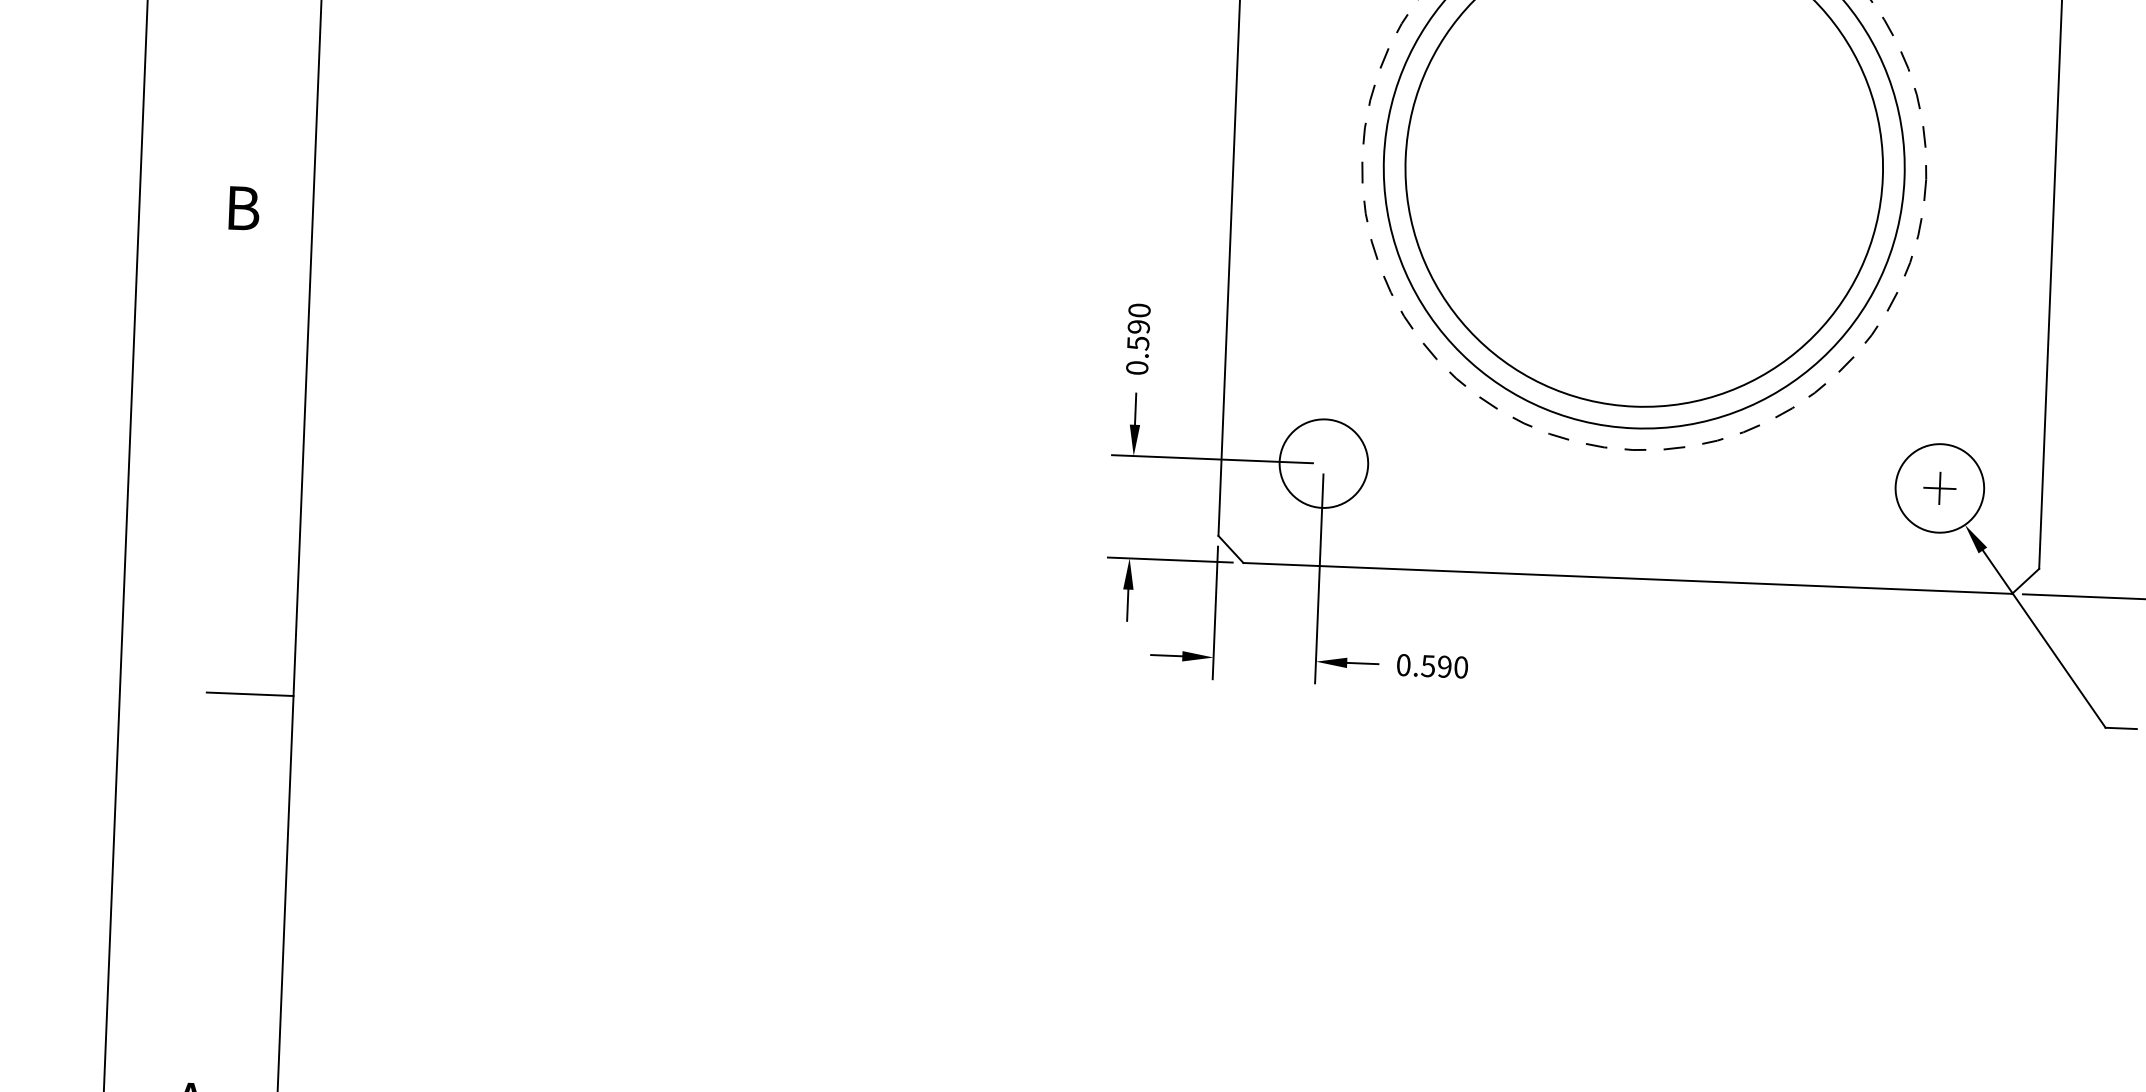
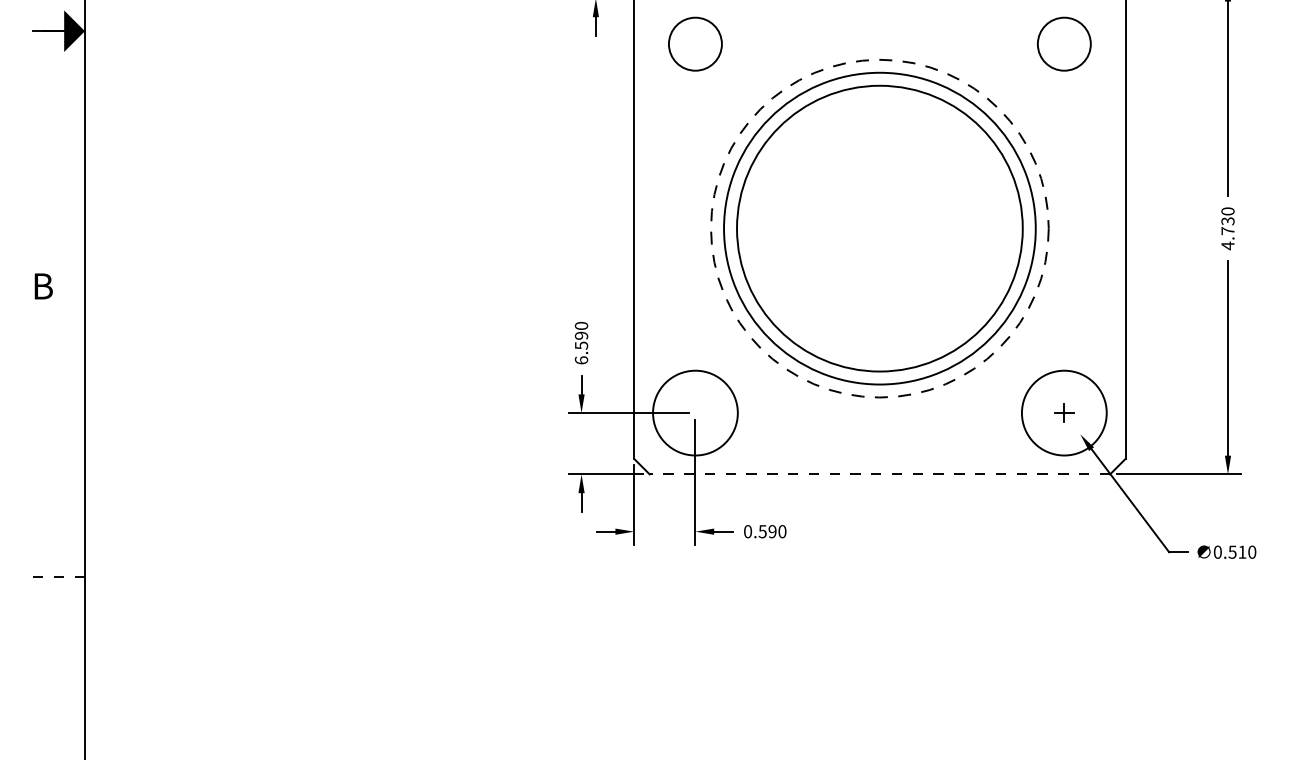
text: (1137, 368) -> (581, 360), 0.590 -> 6.590
circle: (1322, 462) -> (694, 412), size x1.6
circle: (1938, 487) -> (1063, 412), size x1.6
line: (1627, 578) -> (879, 474), solid -> dashed
line: (249, 693) -> (58, 576), solid -> dashed

